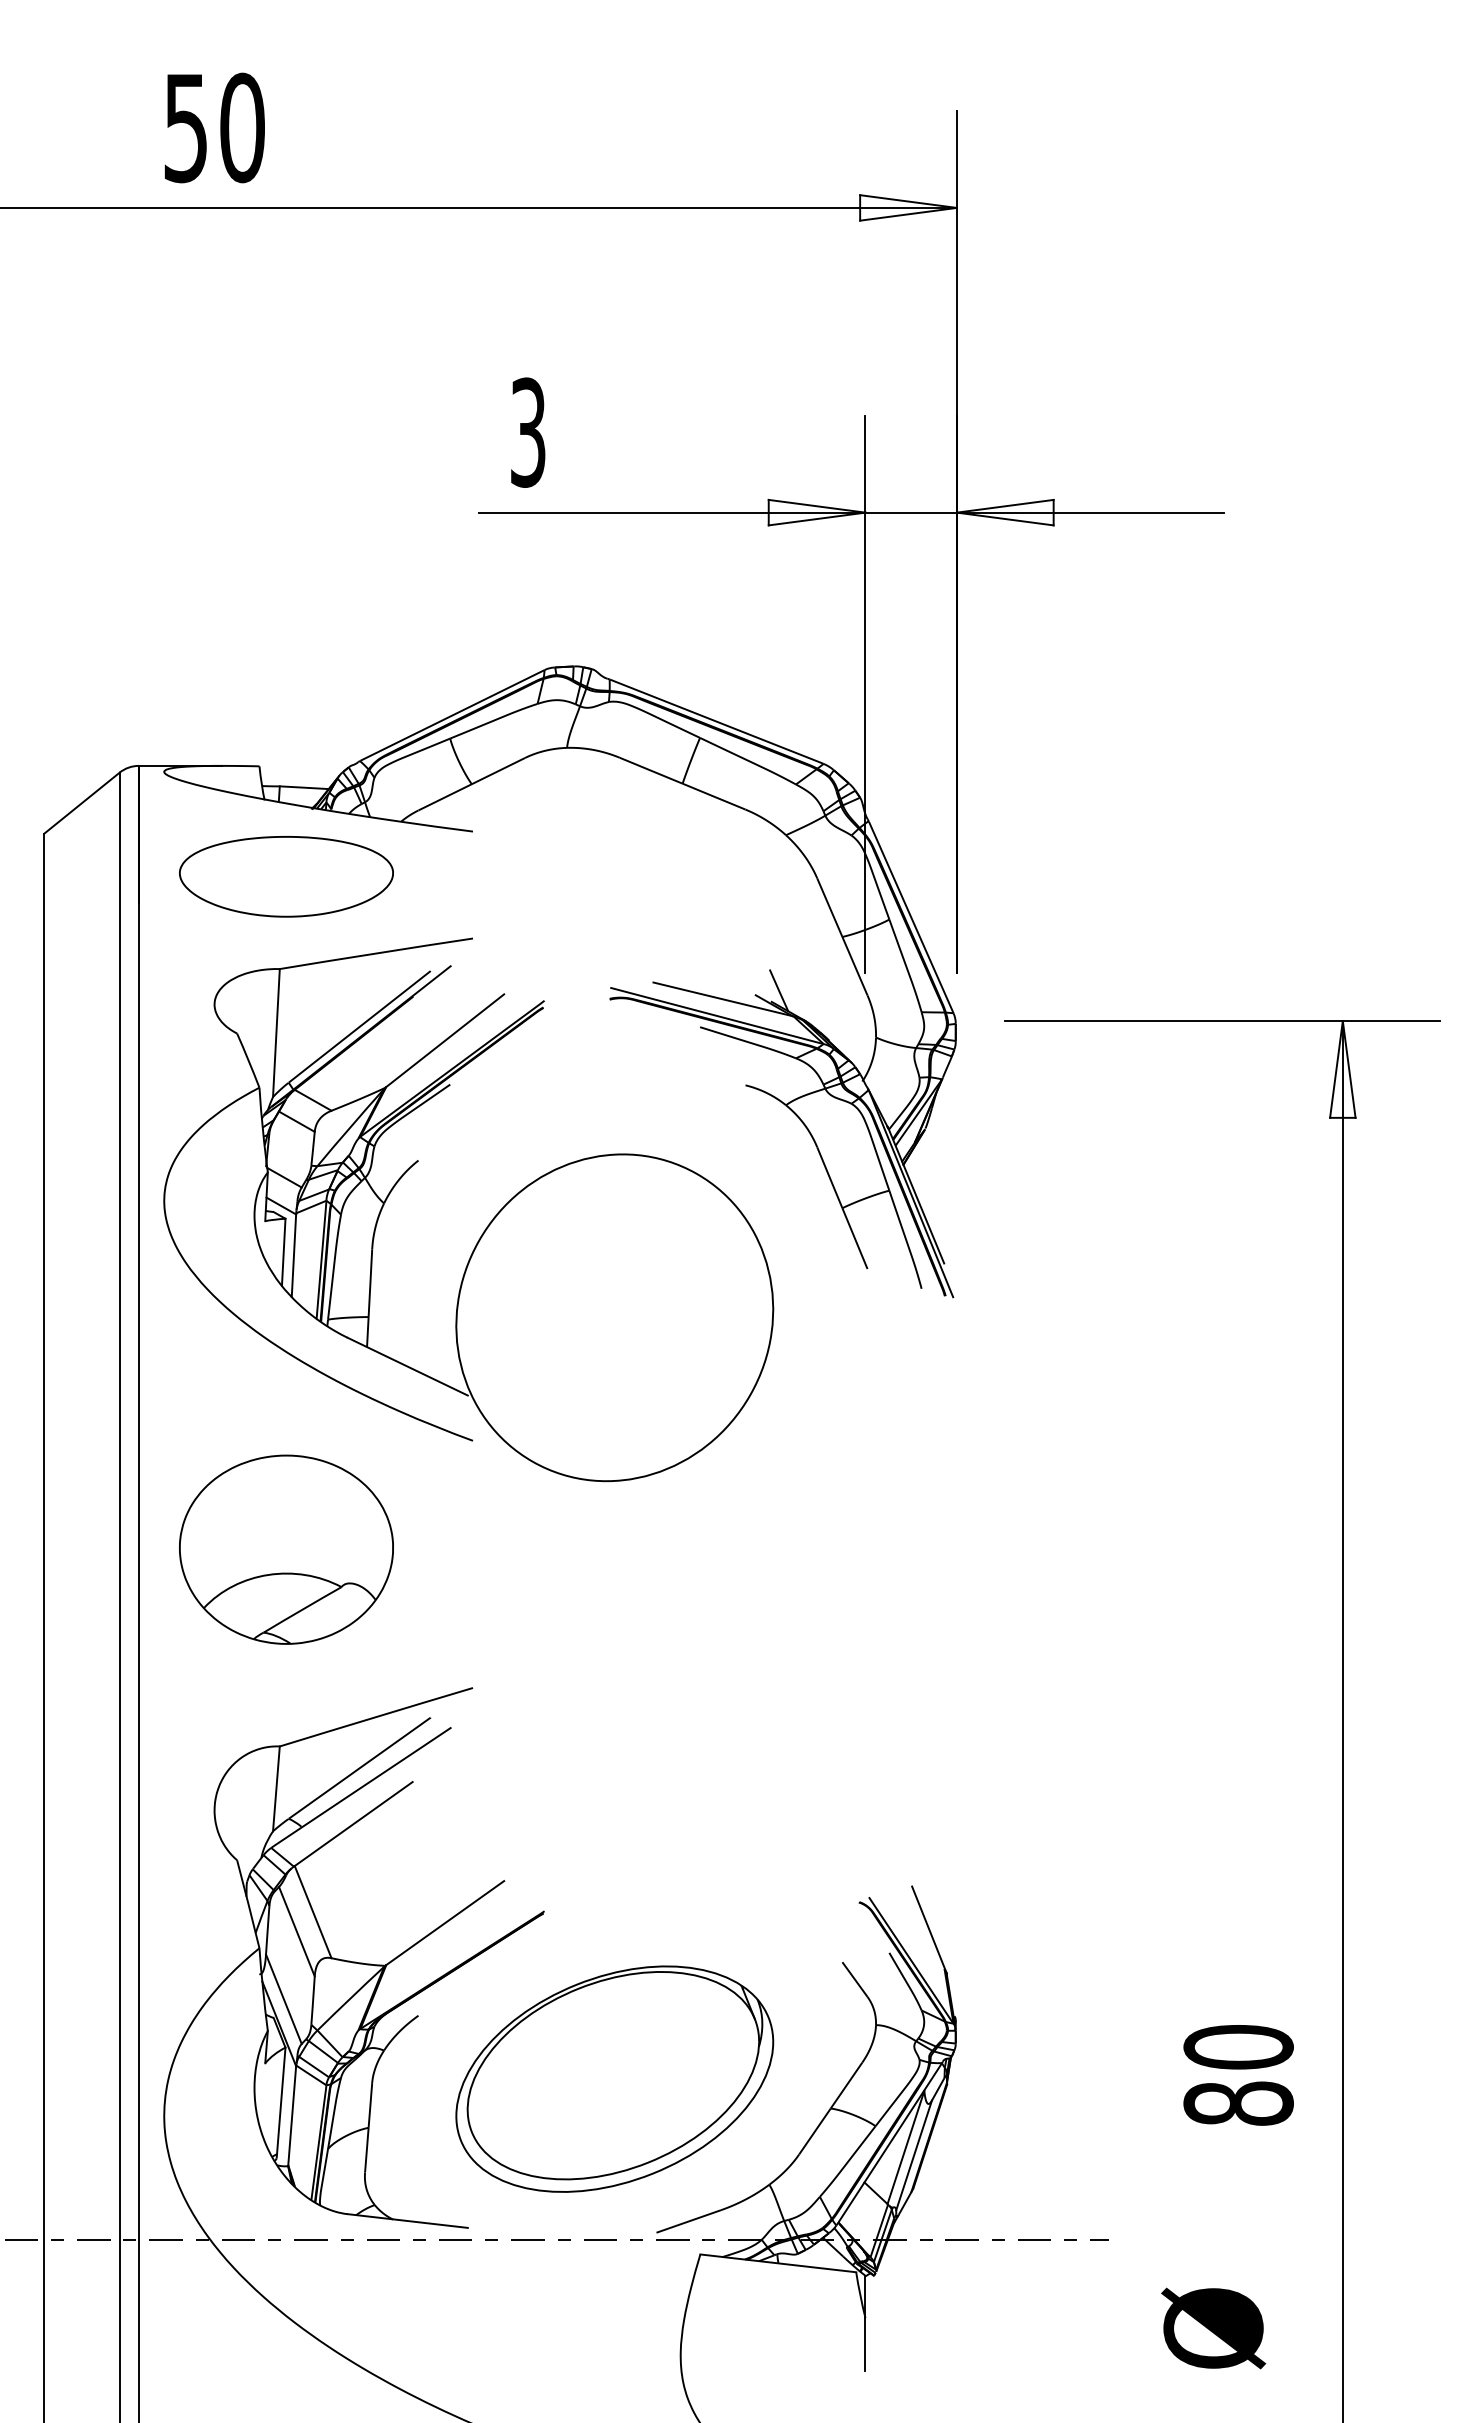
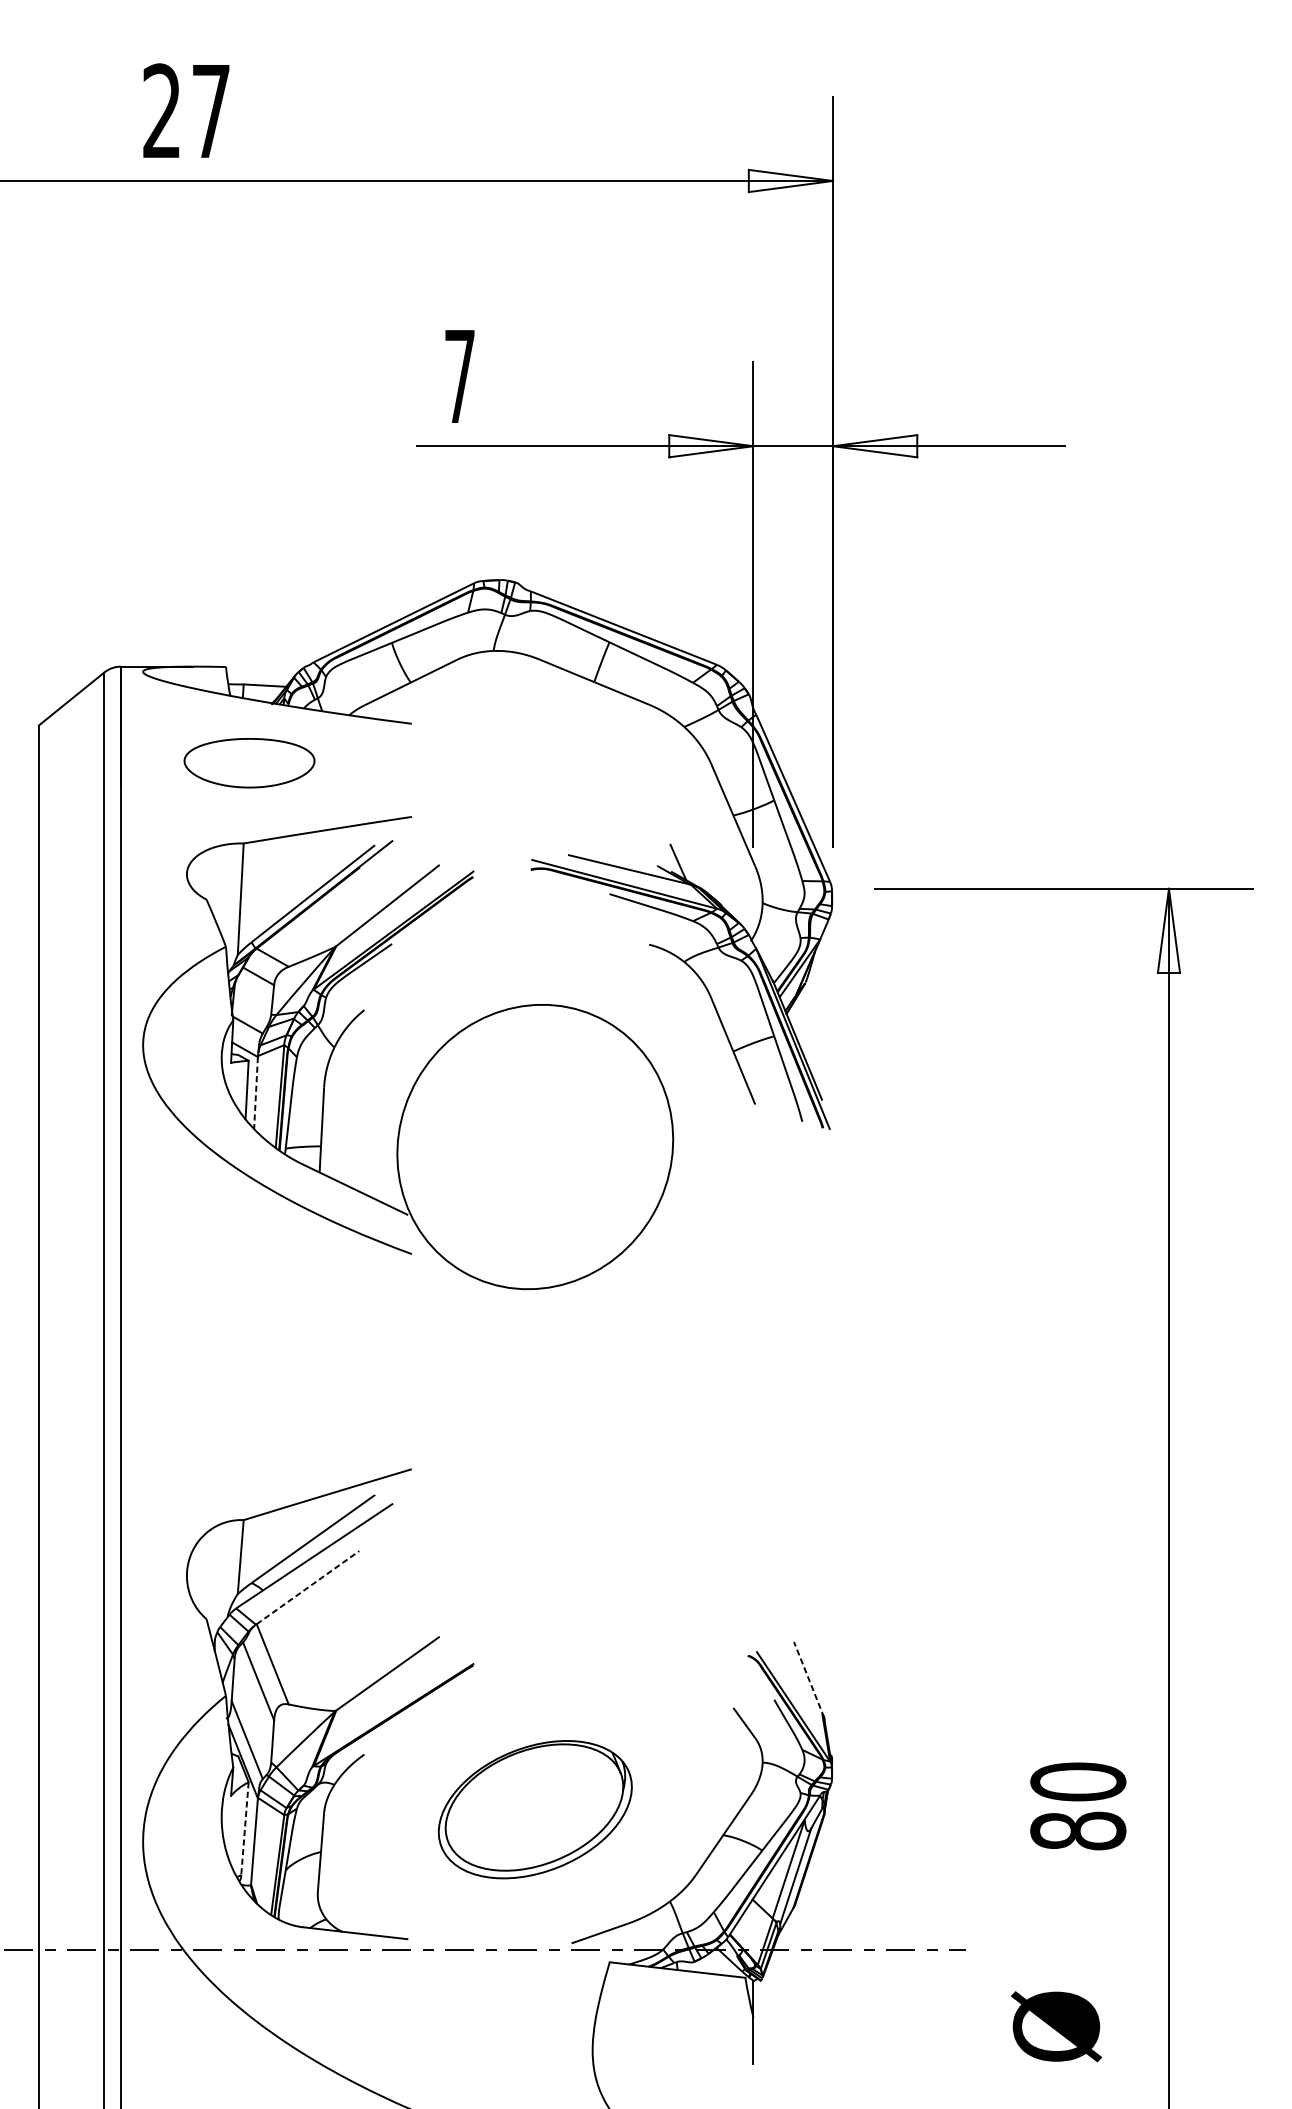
text: (214, 127) -> (186, 110), 50 -> 27
text: (528, 432) -> (460, 376), 3 -> 7
part: (286, 876) -> (249, 762), size x0.7
line: (293, 1256) -> (255, 1093), solid -> dashed
part: (286, 1549) -> (249, 1348), removed
line: (354, 1823) -> (308, 1587), solid -> dashed
line: (929, 1929) -> (809, 1679), solid -> dashed
part: (614, 2078) -> (535, 1809), size x0.7
line: (281, 2101) -> (245, 1829), solid -> dashed

